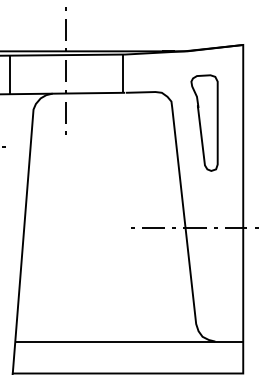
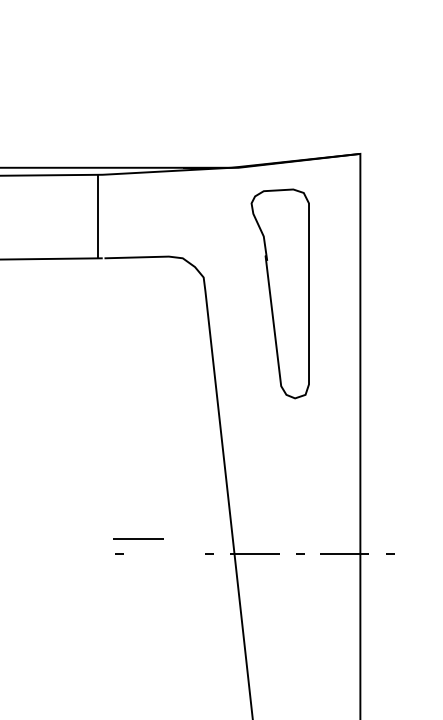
curve: (200, 122) -> (271, 292), moved
line: (153, 227) -> (138, 537), moved

